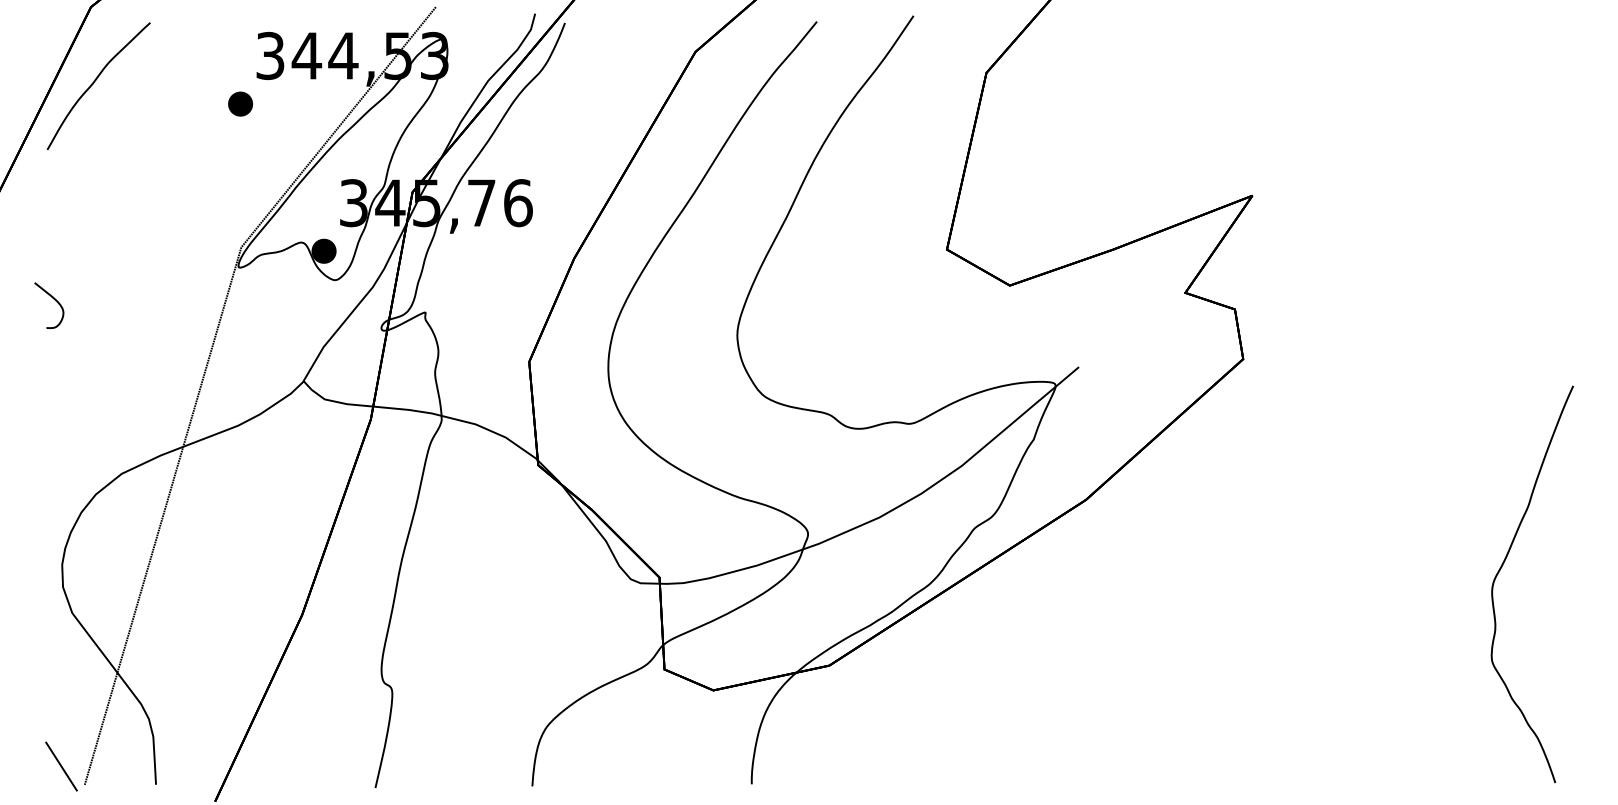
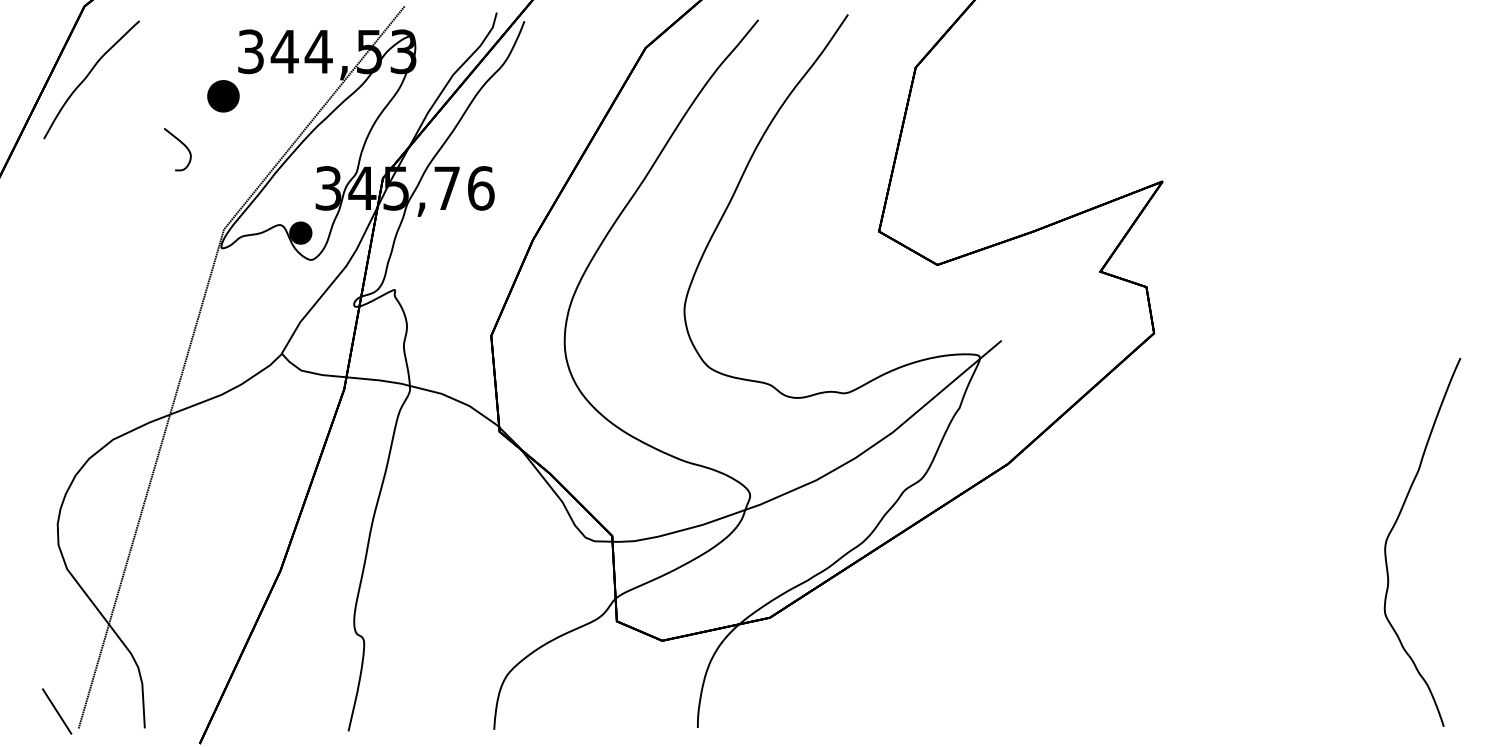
part: (239, 104) -> (222, 96), size x1.4
curve: (54, 300) -> (182, 144), moved

